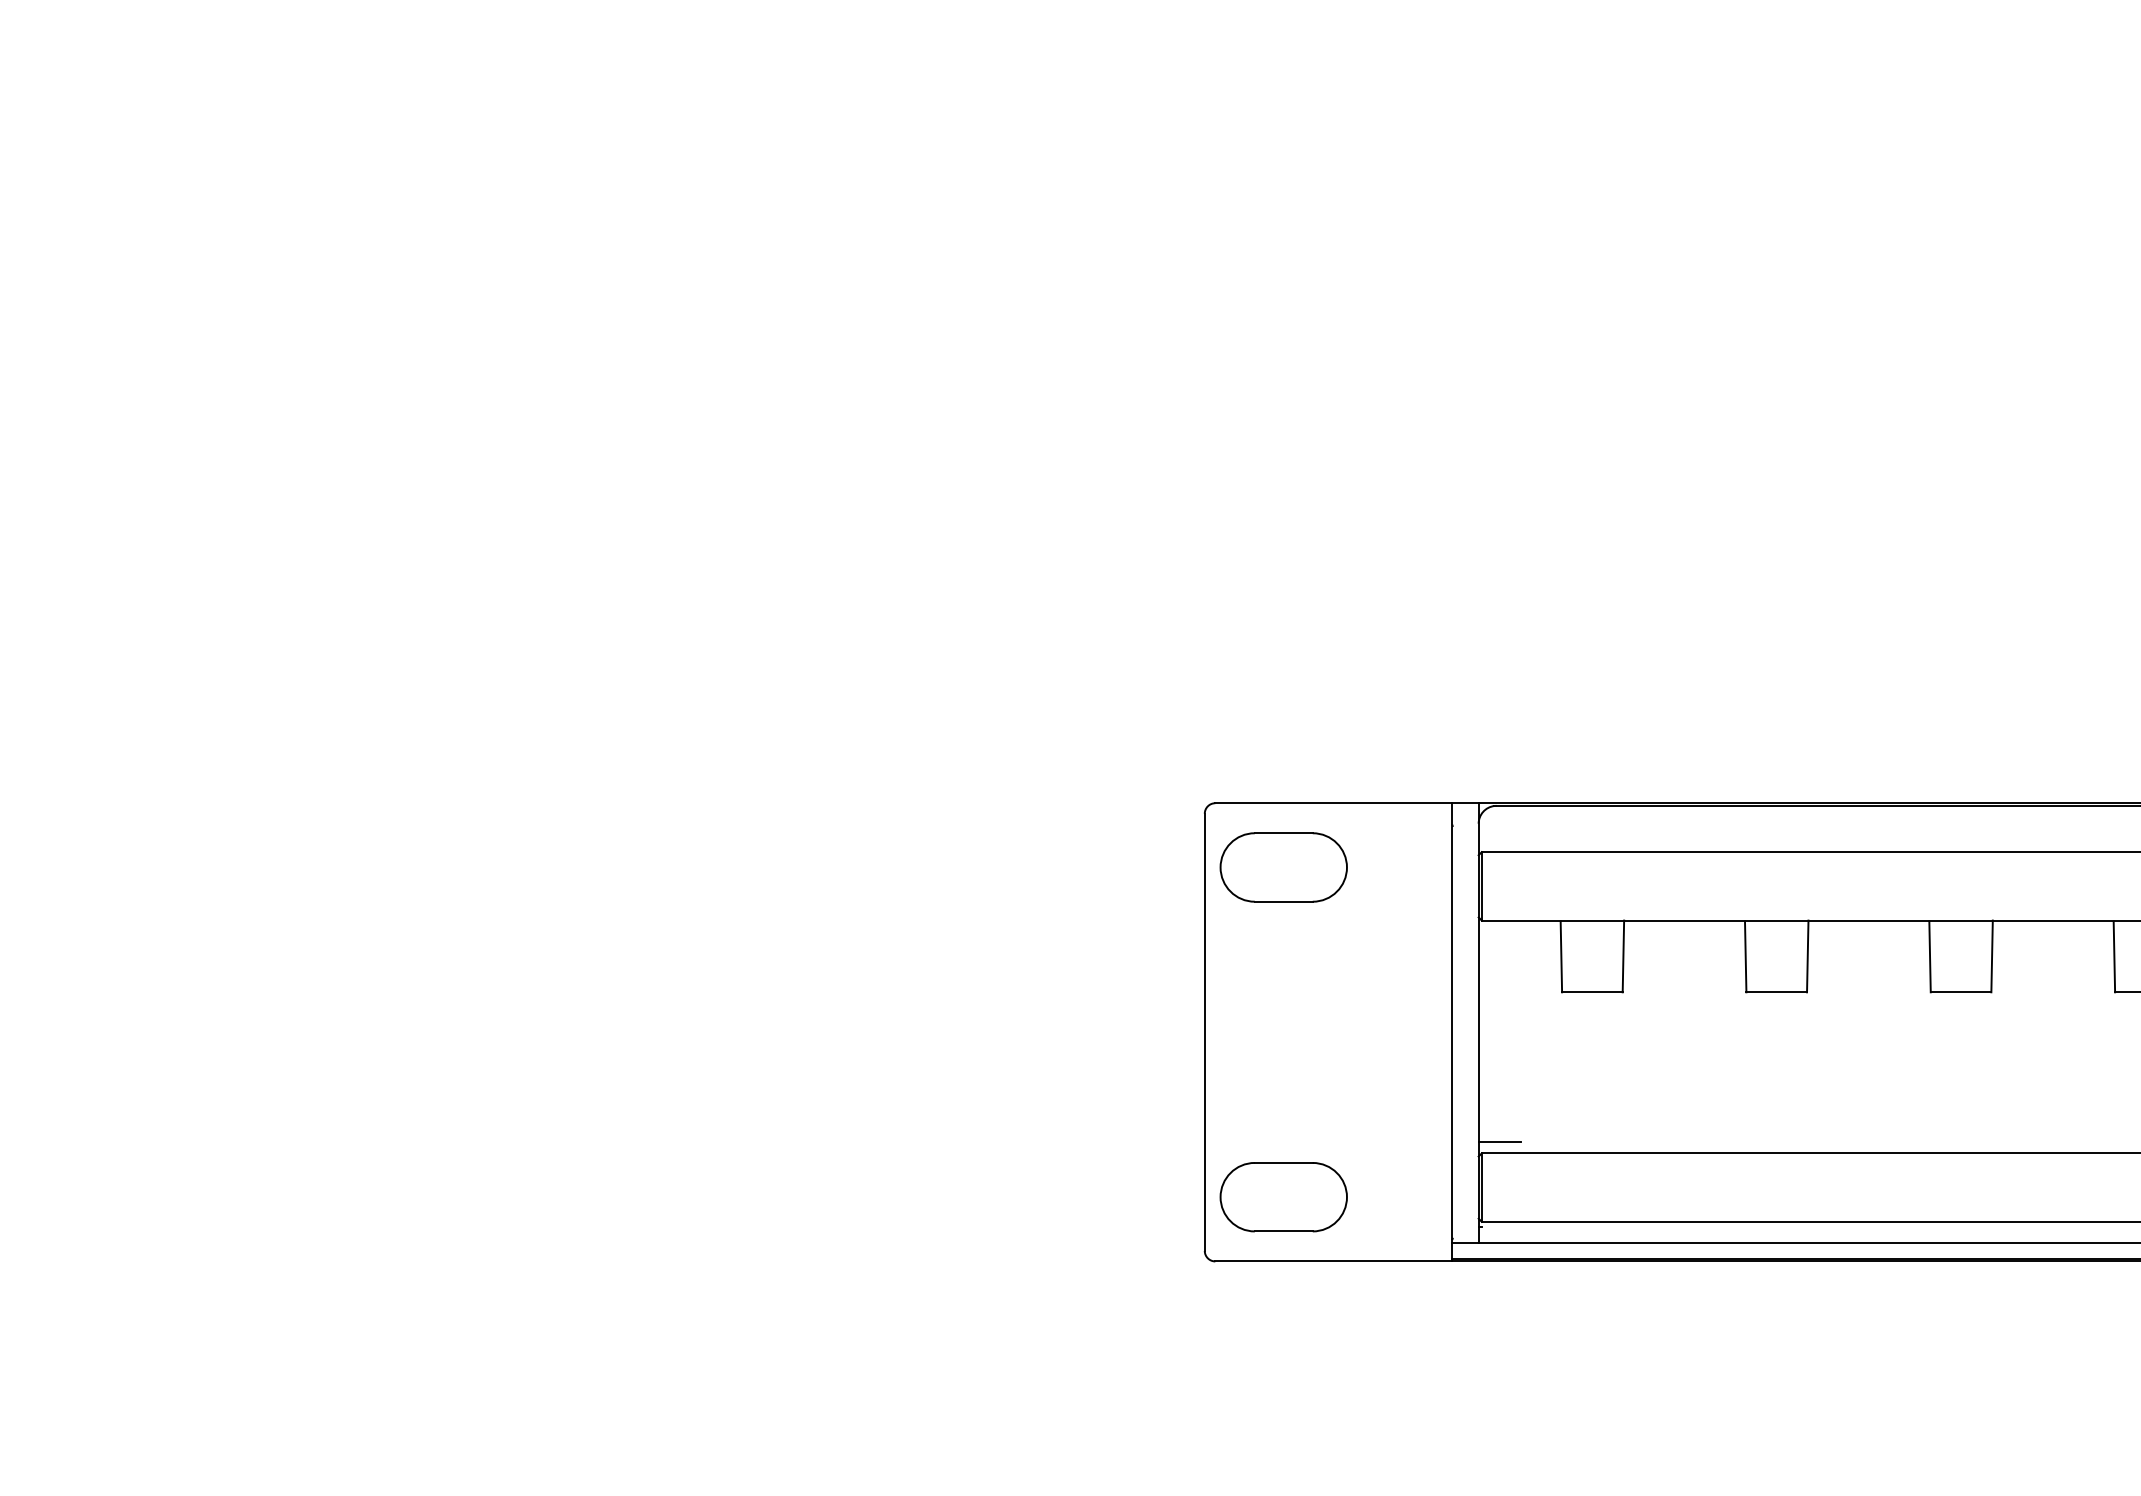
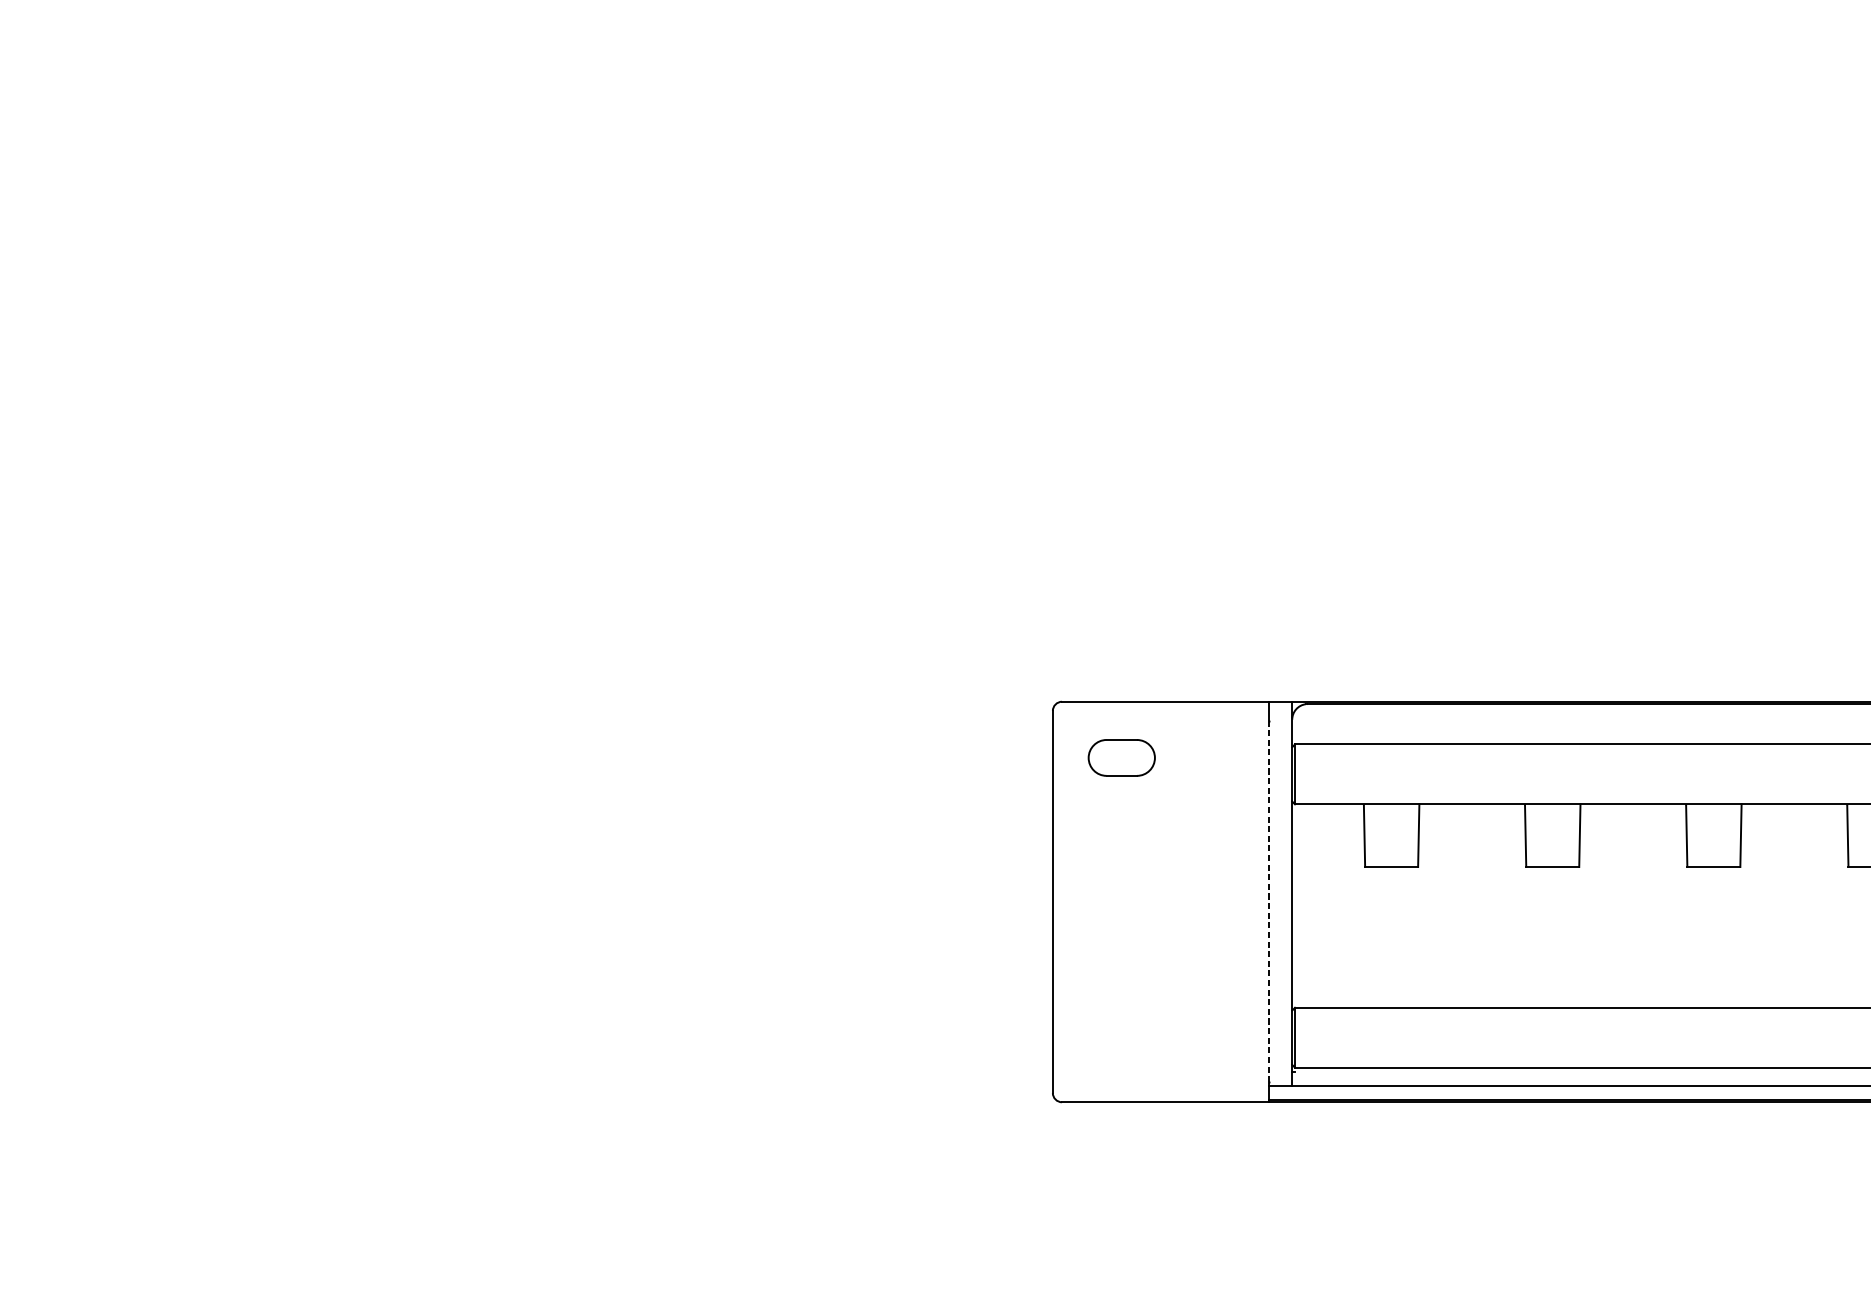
part: (1283, 867) -> (1121, 757), size x0.6
line: (1452, 1032) -> (1269, 902), solid -> dashed
line: (1499, 1141) -> (1310, 997), removed
part: (1283, 1197) -> (1121, 1046), removed

